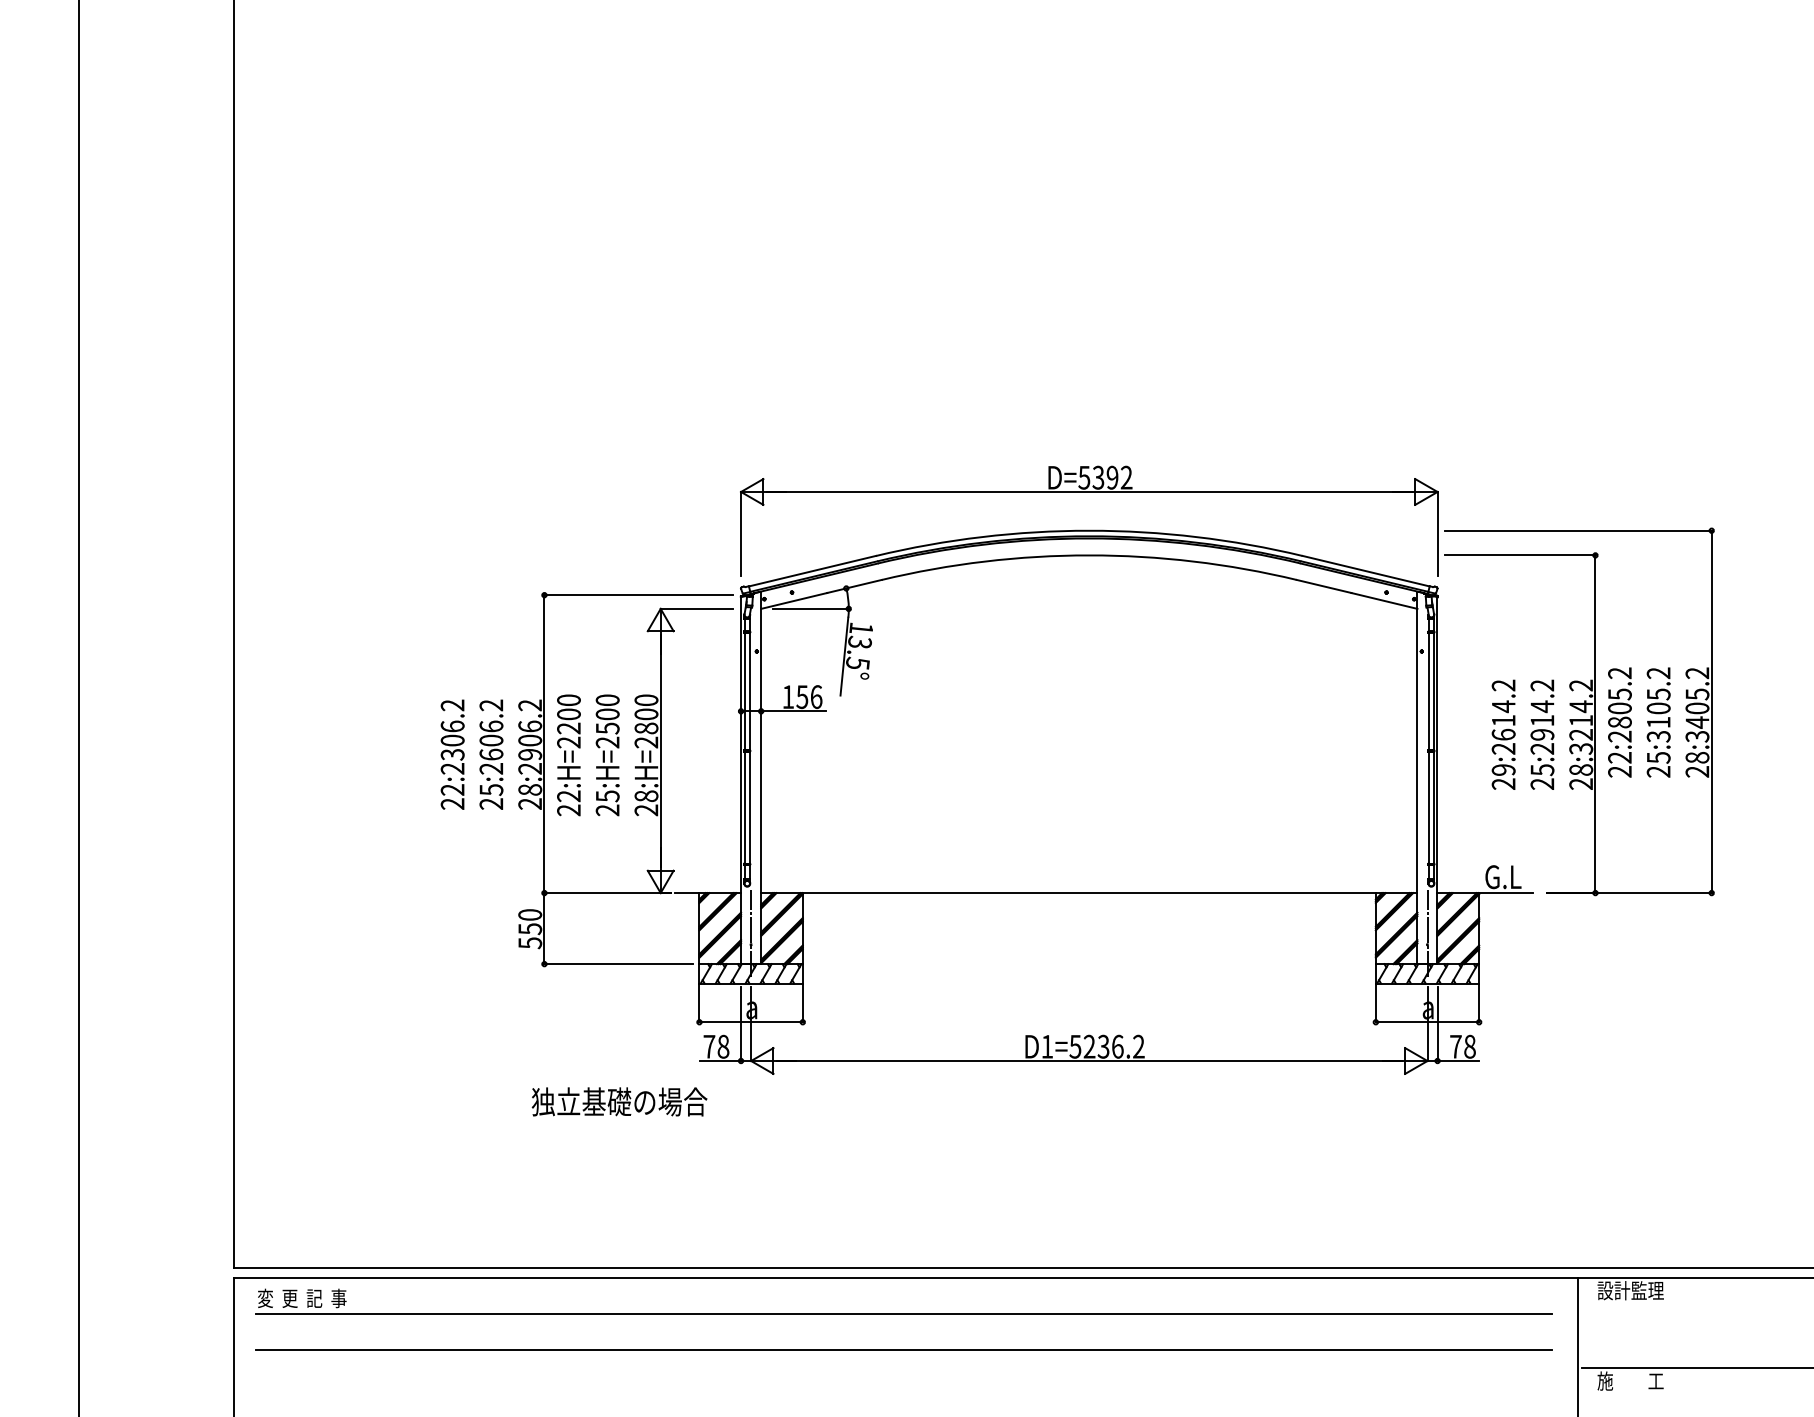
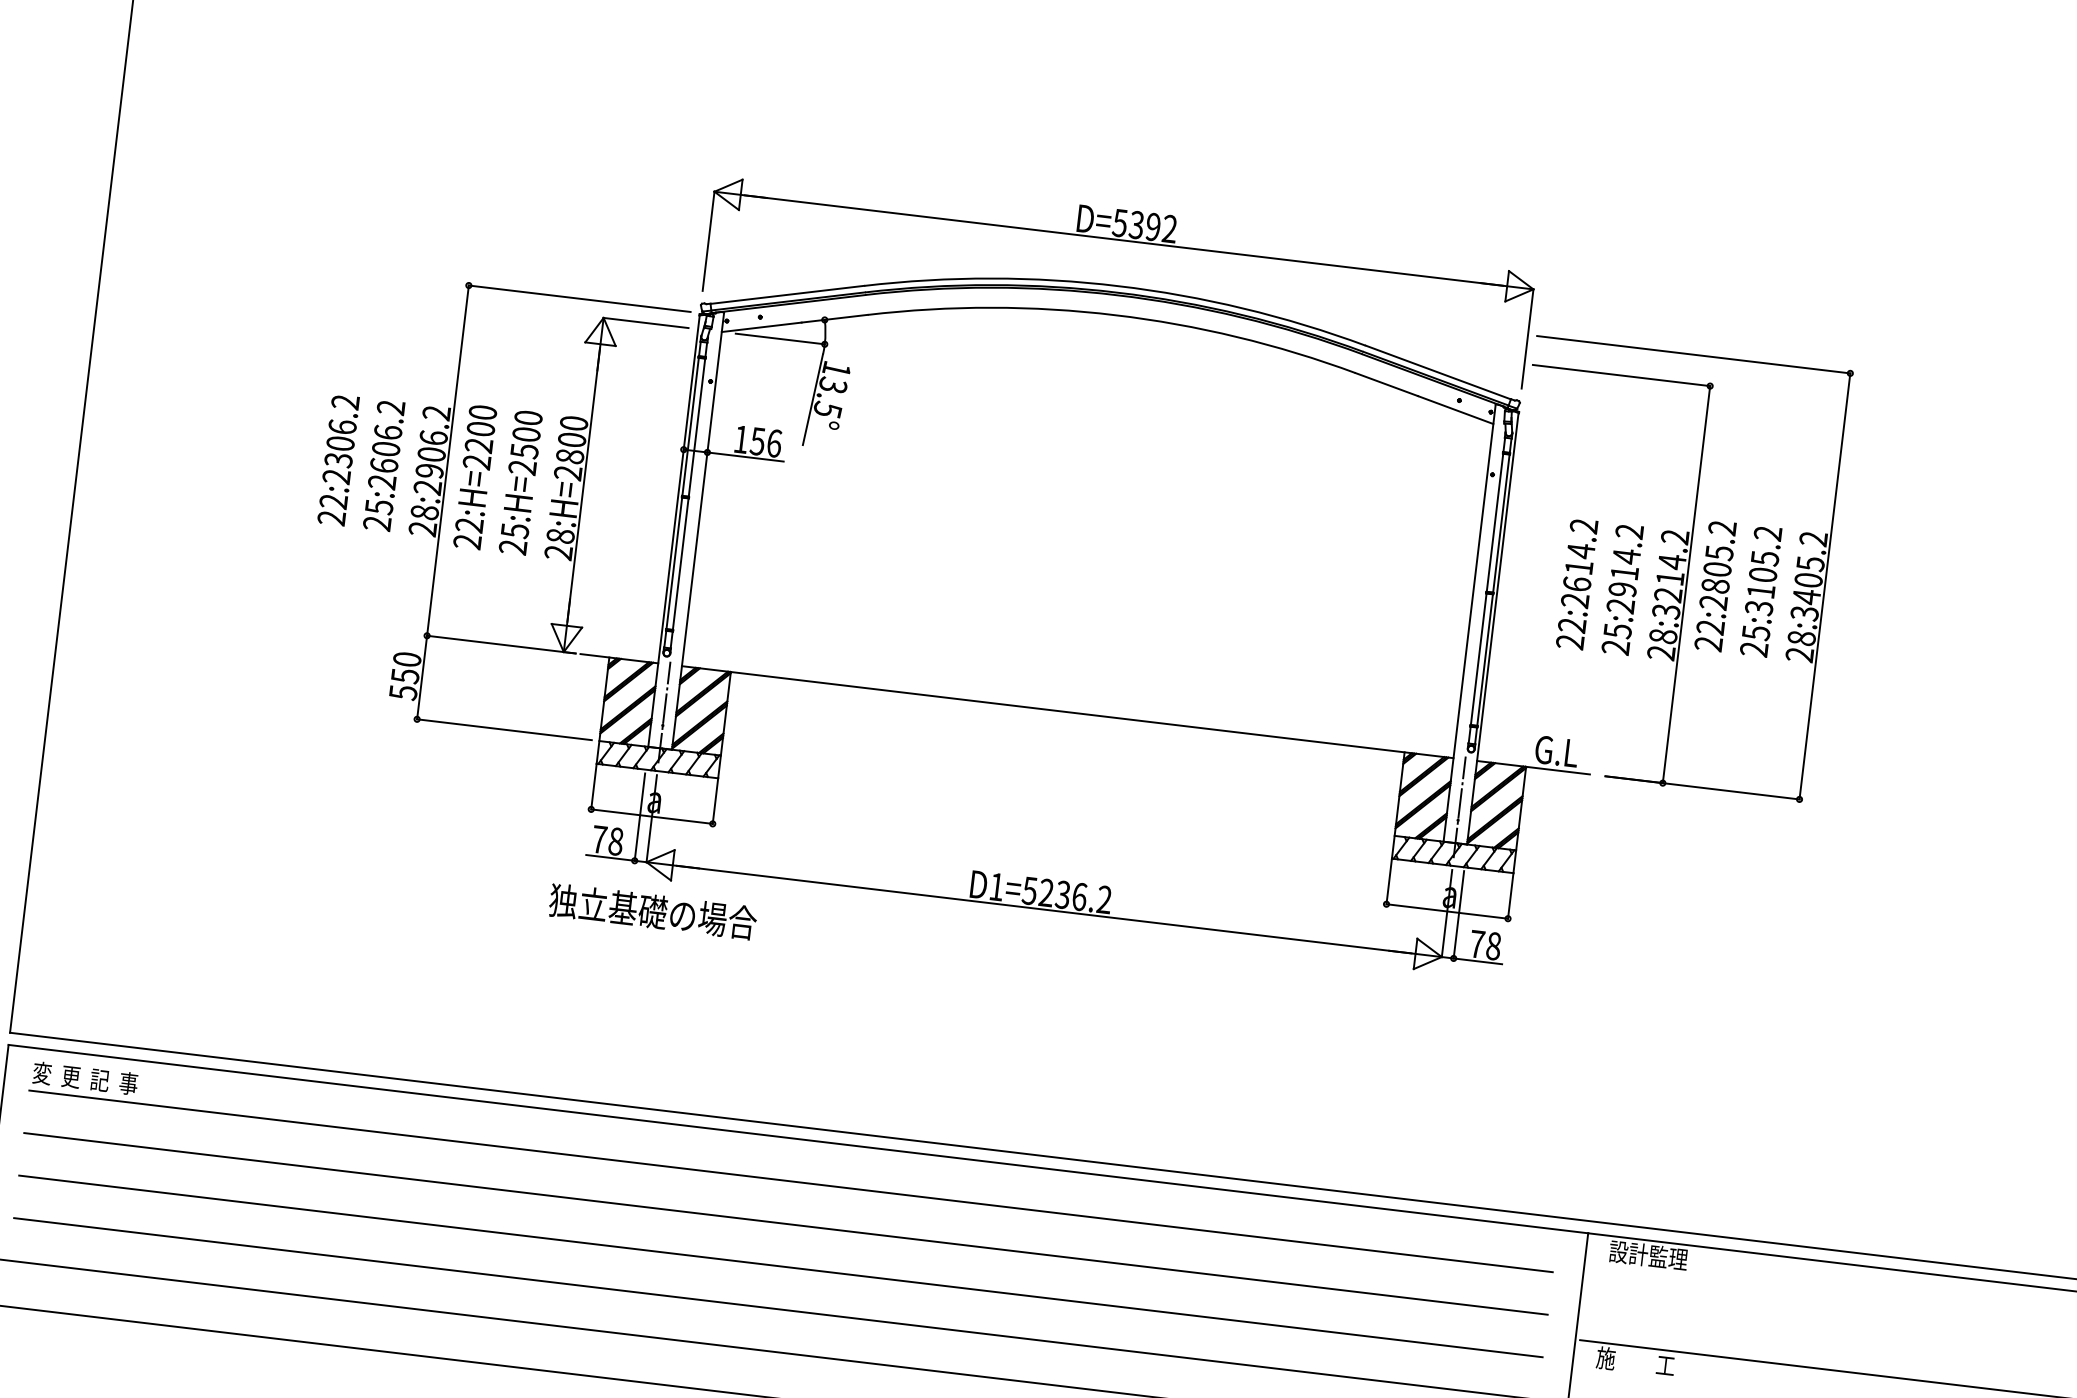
text: (1503, 769) -> (1572, 624), 29:2614.2 -> 22:2614.2
text: (619, 1101) -> (653, 911), moved
line: (904, 1386) -> (781, 1266), added

